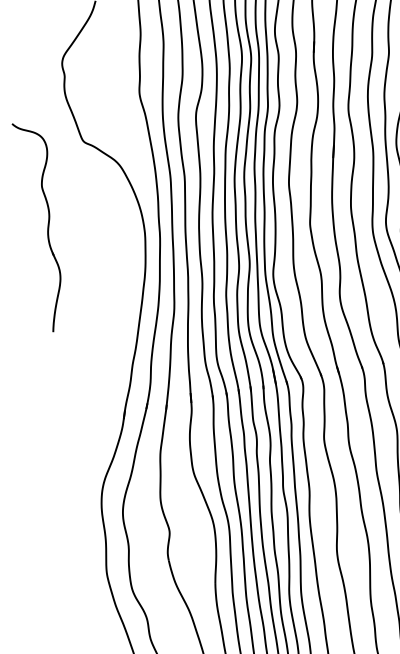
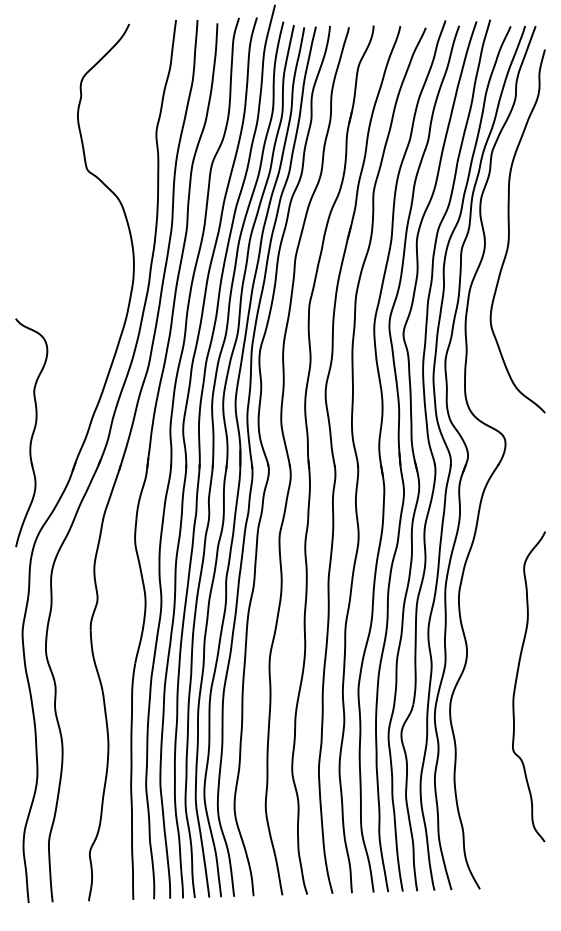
part: (46, 224) -> (31, 432), moved

